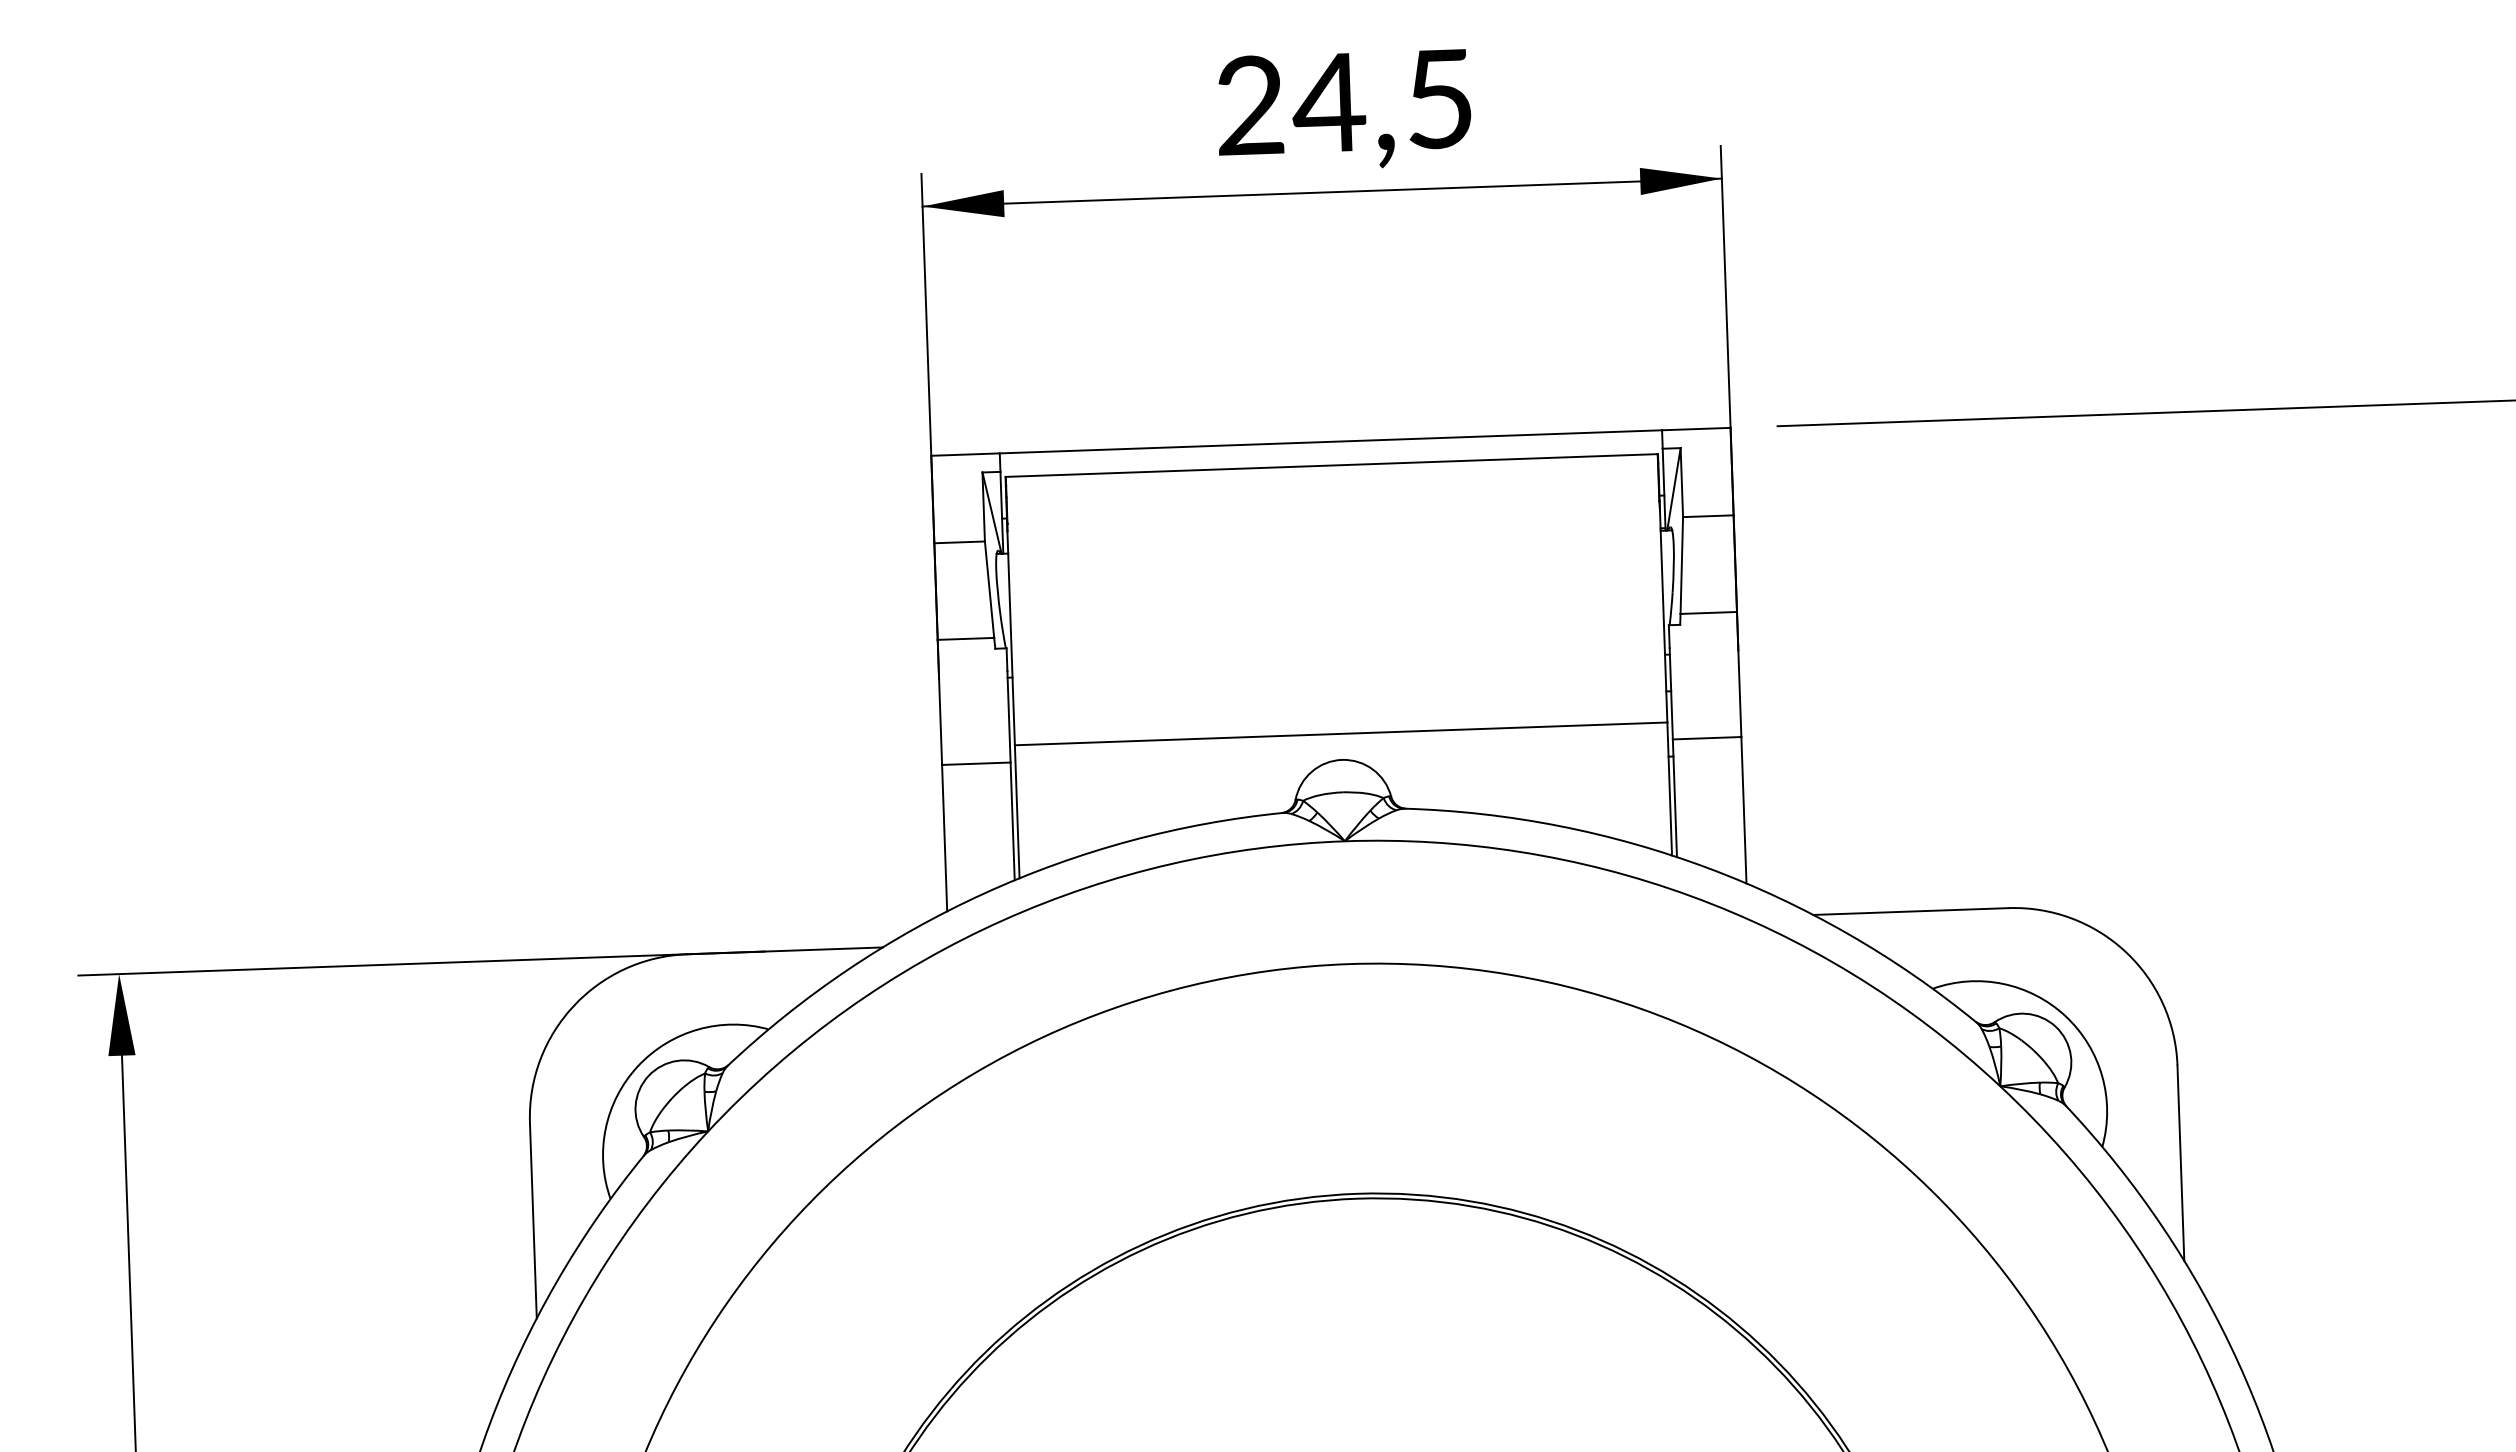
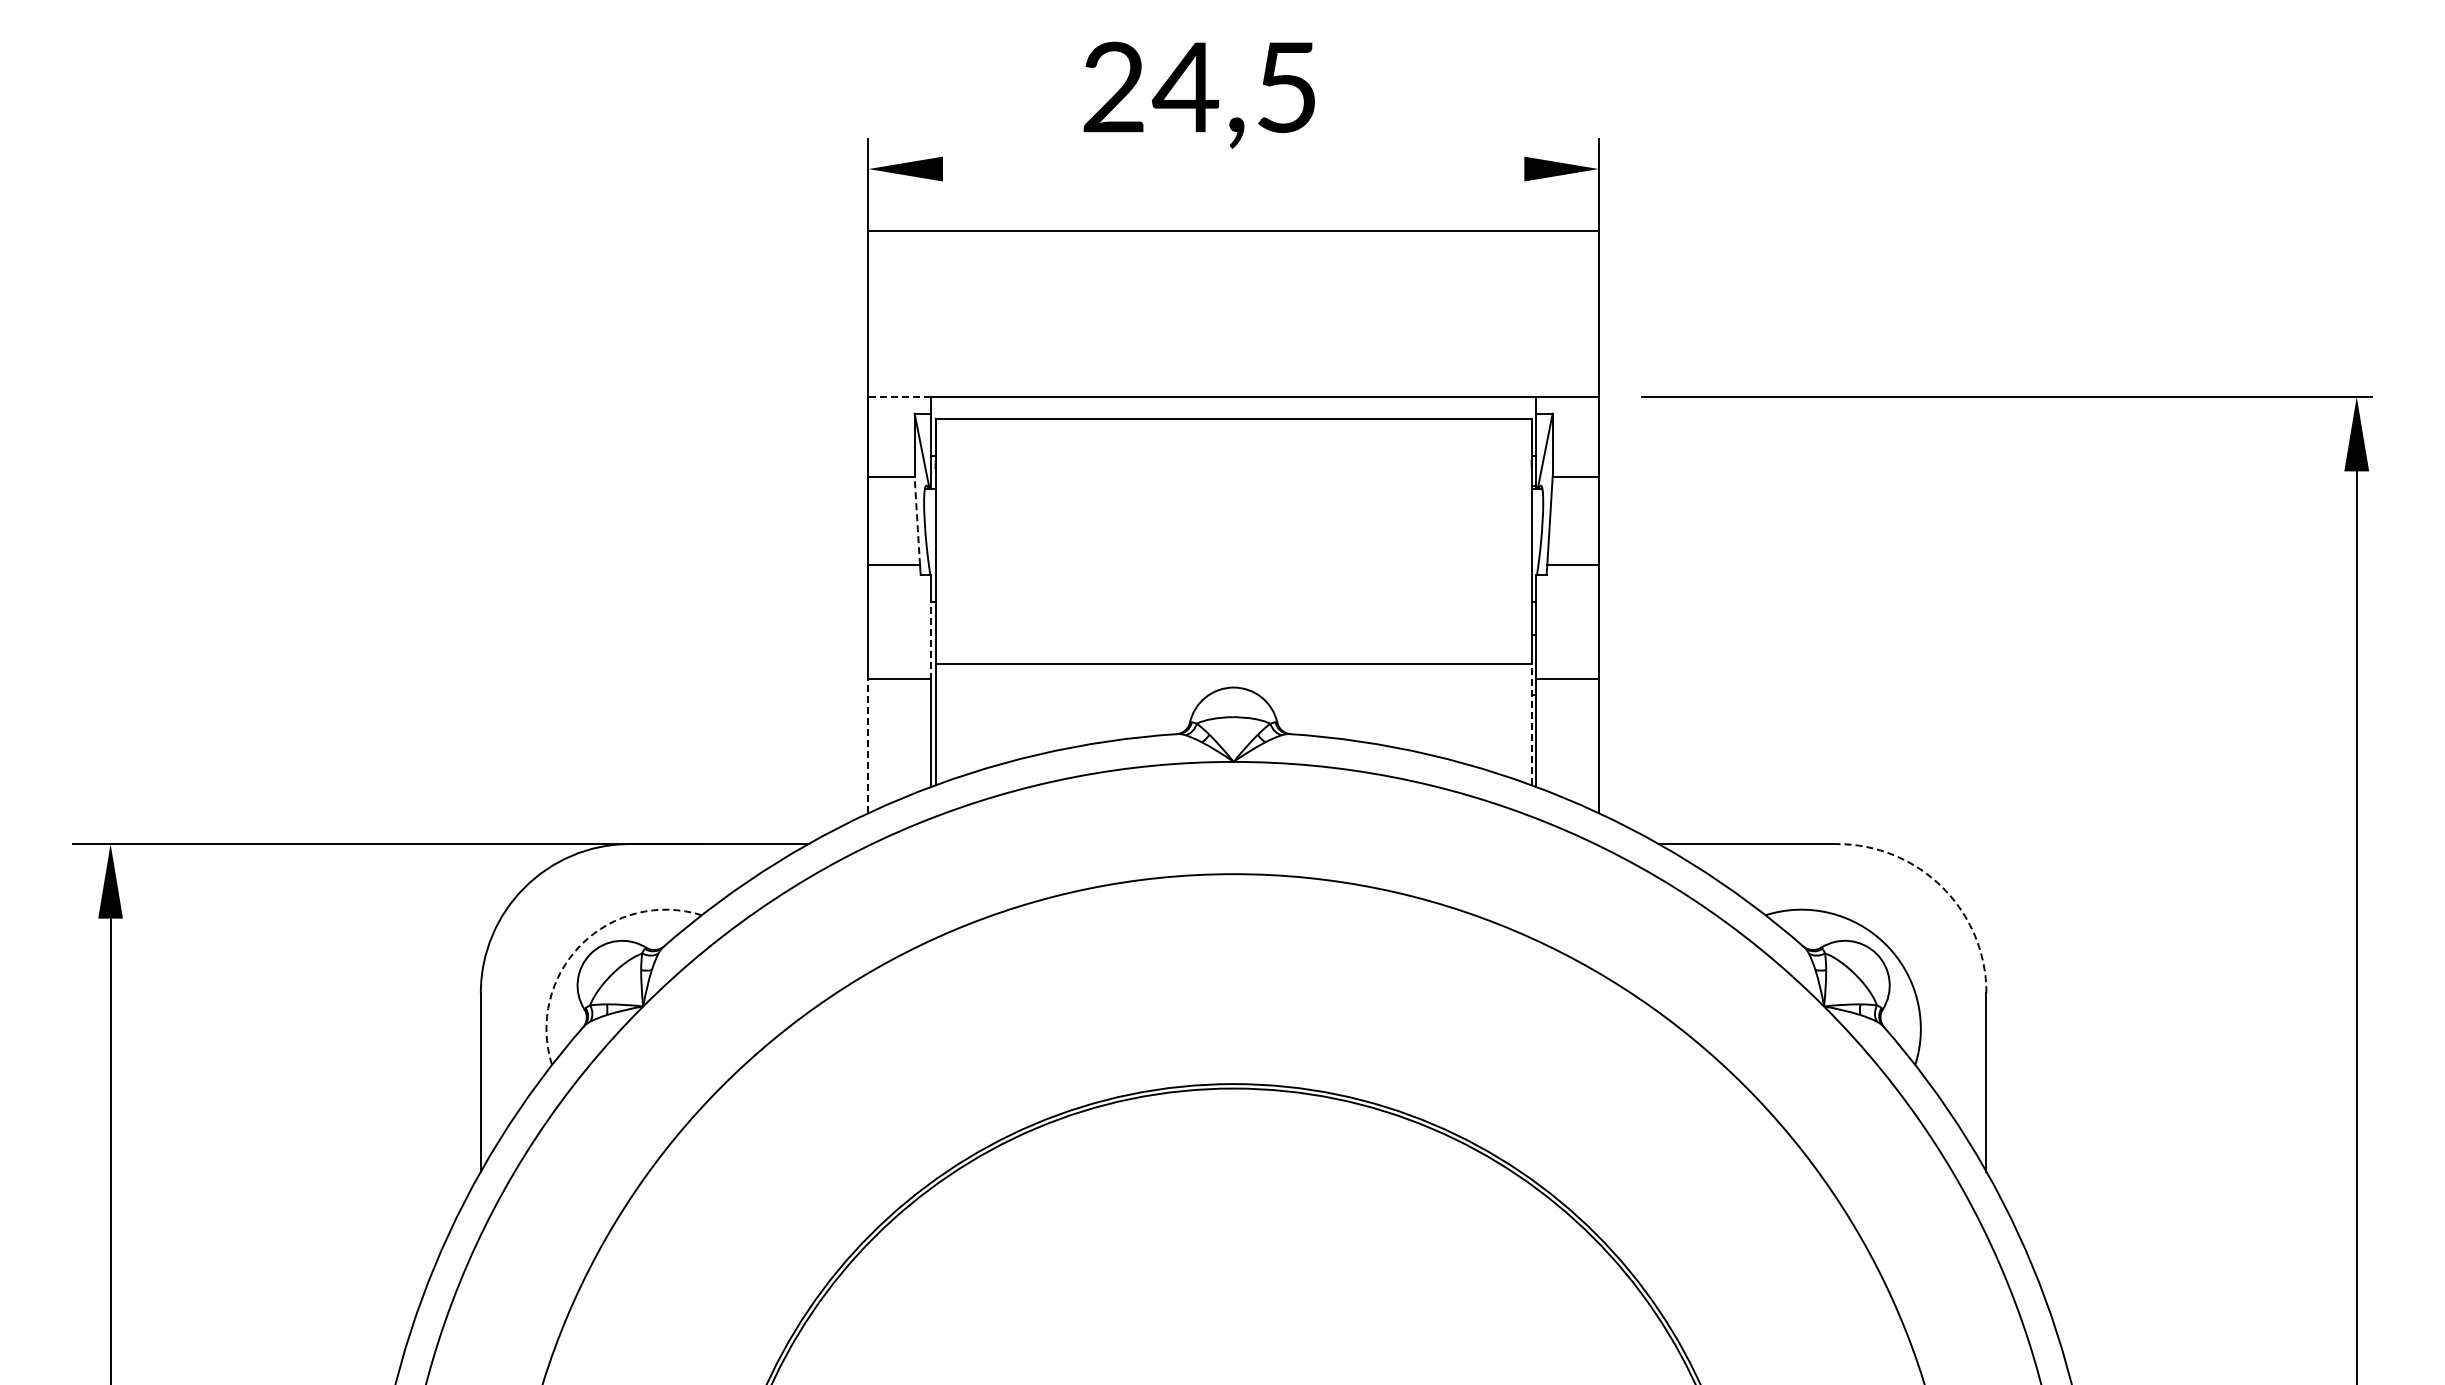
text: (1343, 110) -> (1198, 94), moved
line: (1322, 193) -> (1233, 231), moved
line: (965, 454) -> (899, 396), solid -> dashed
line: (989, 589) -> (917, 520), solid -> dashed
line: (1009, 716) -> (931, 637), solid -> dashed
line: (1669, 788) -> (1531, 724), solid -> dashed
line: (944, 838) -> (868, 746), solid -> dashed
arc: (2125, 951) -> (1942, 887), solid -> dashed
arc: (638, 1065) -> (581, 944), solid -> dashed

